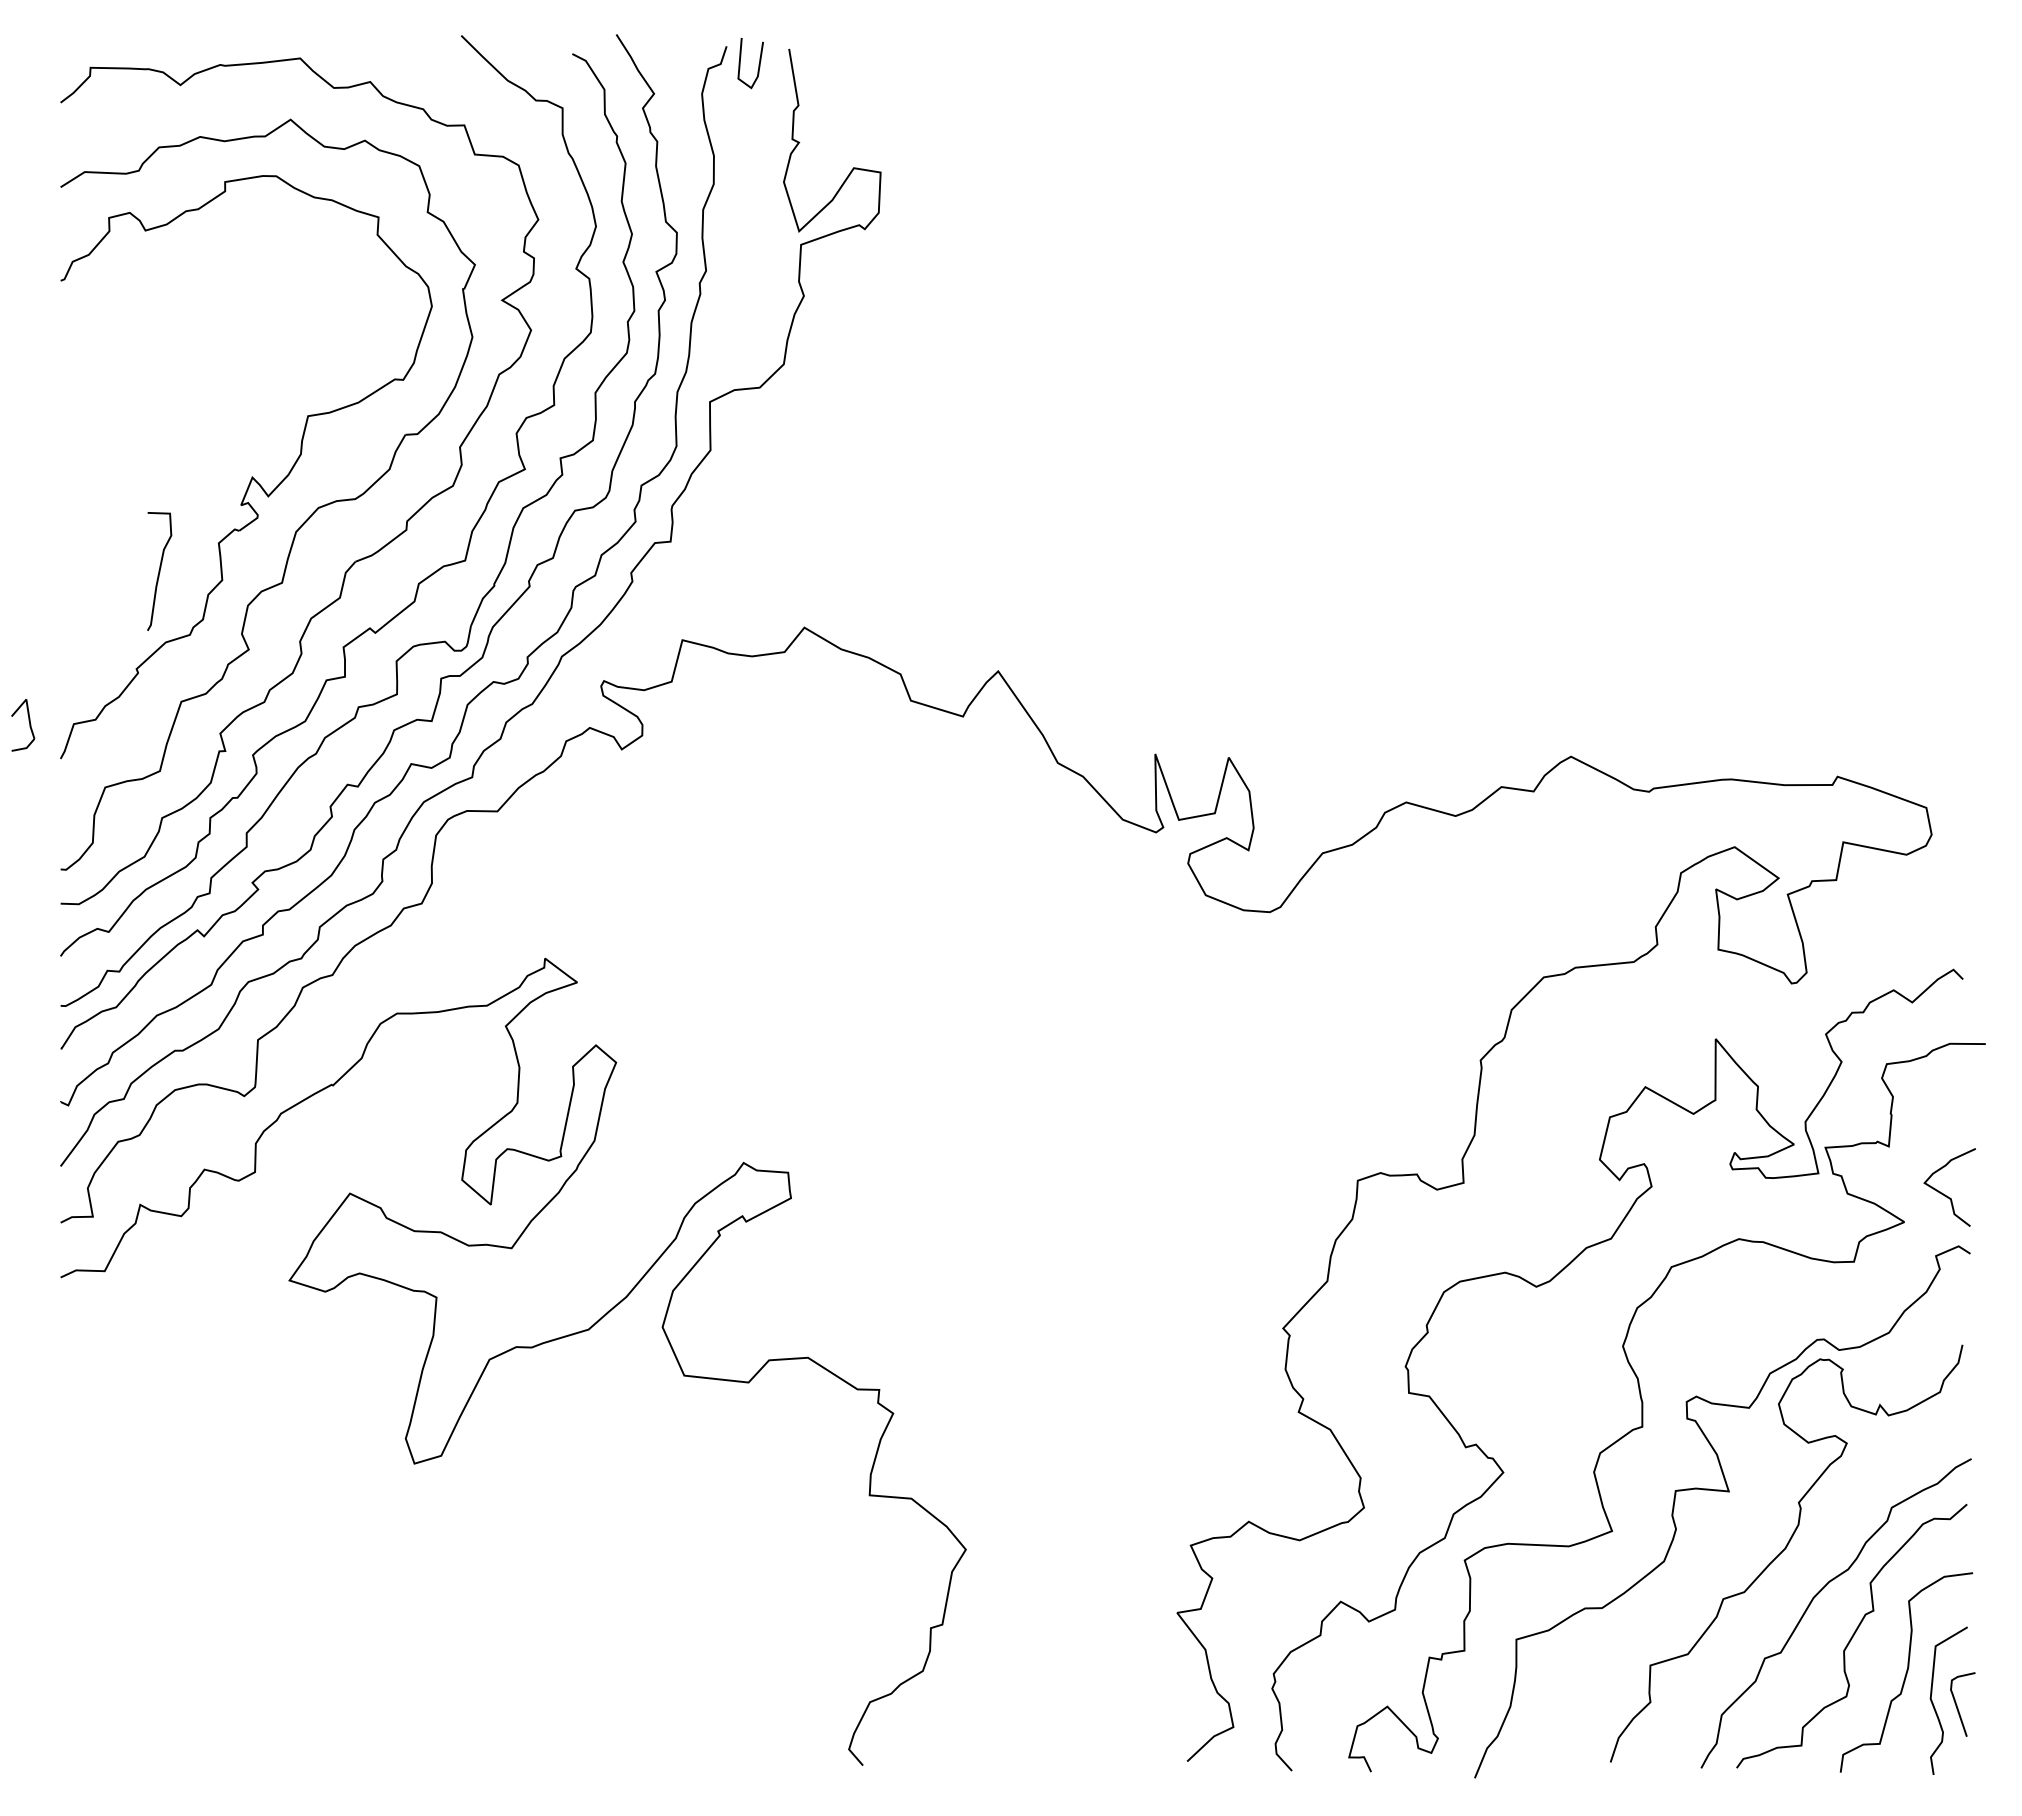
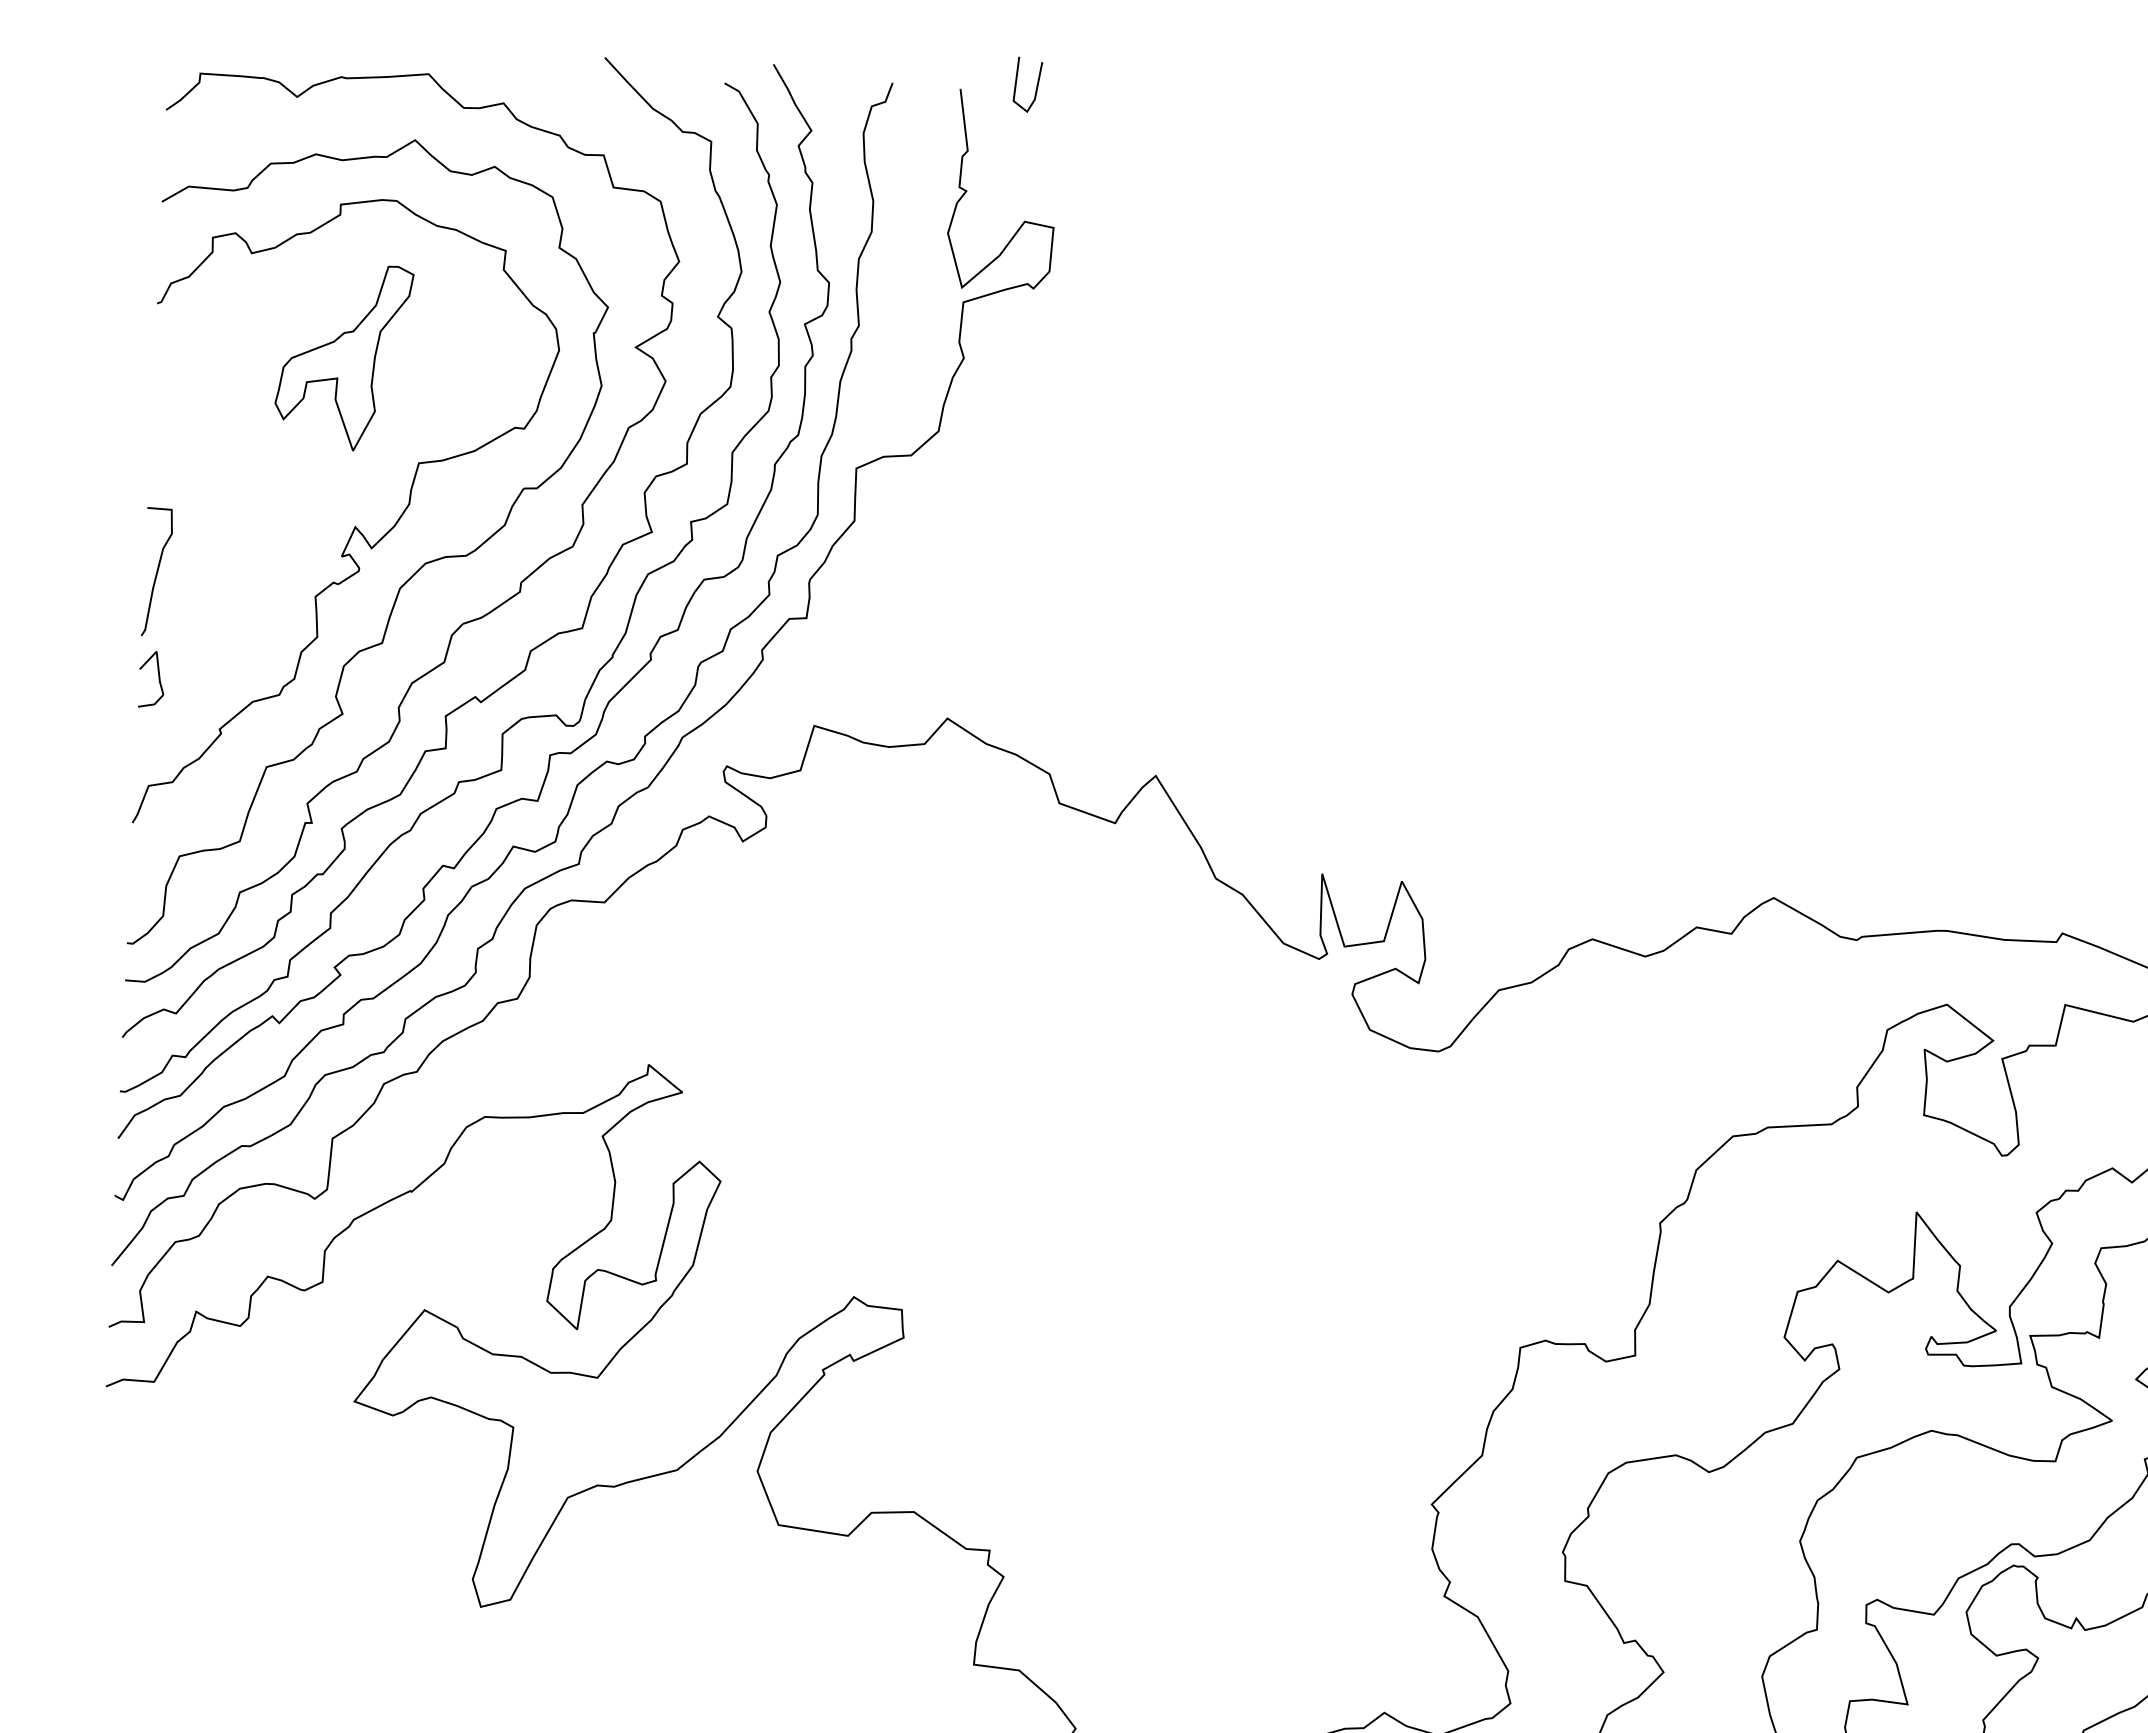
line: (758, 64) -> (1036, 86), moved
part: (233, 321) -> (342, 356), added
curve: (159, 571) -> (157, 572), moved
part: (23, 725) -> (152, 679), moved

